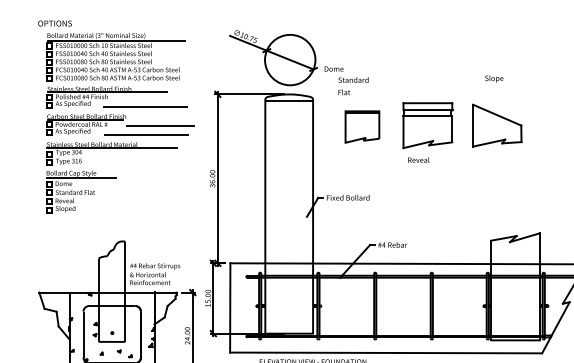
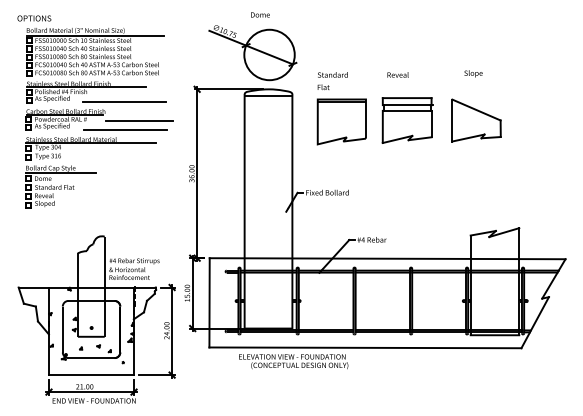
text: (334, 68) -> (260, 14), moved
part: (362, 126) -> (341, 121), size x1.43
text: (418, 159) -> (397, 74), moved

